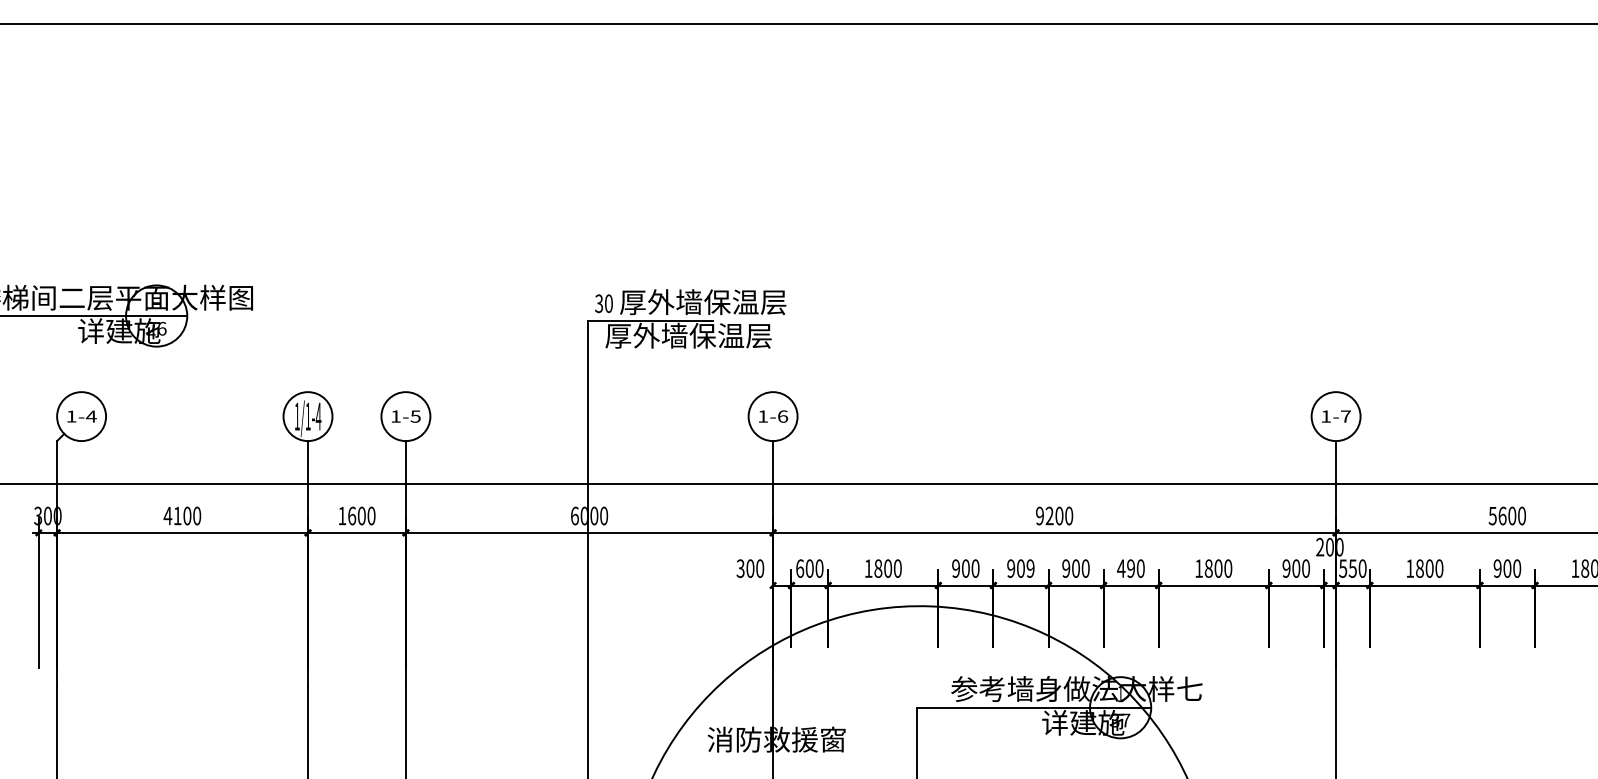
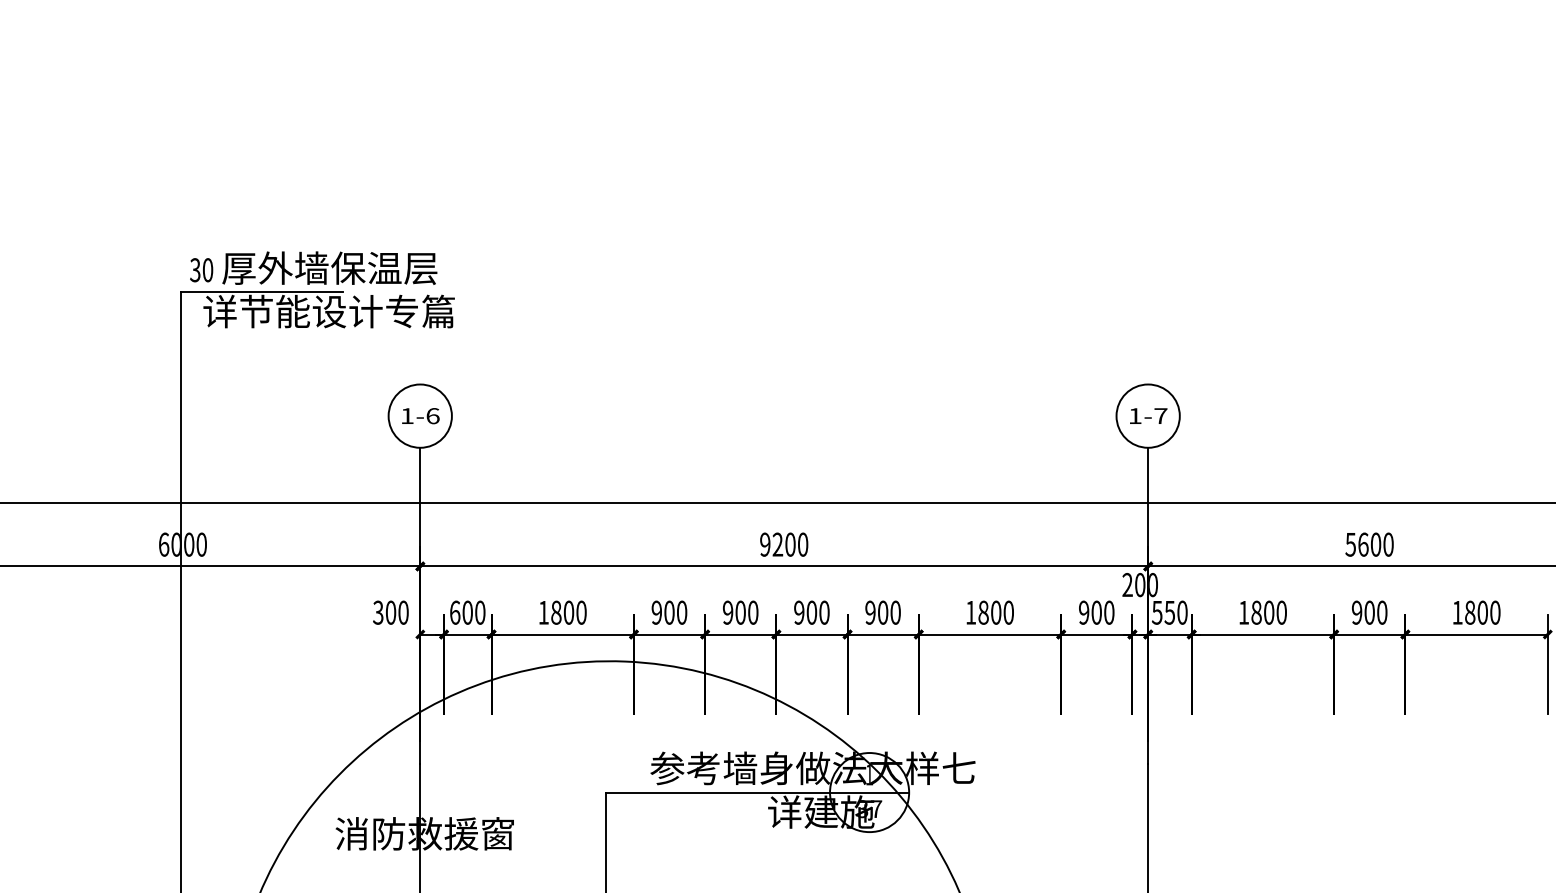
text: (702, 335) -> (329, 311), 厚外墙保温层 -> 详节能设计专篇
text: (1030, 568) -> (753, 612), 909 -> 900
text: (1126, 568) -> (877, 612), 490 -> 900

